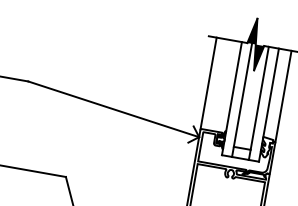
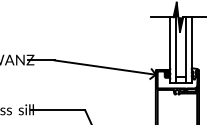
line: (208, 82) -> (155, 43), removed
line: (284, 96) -> (199, 43), removed

